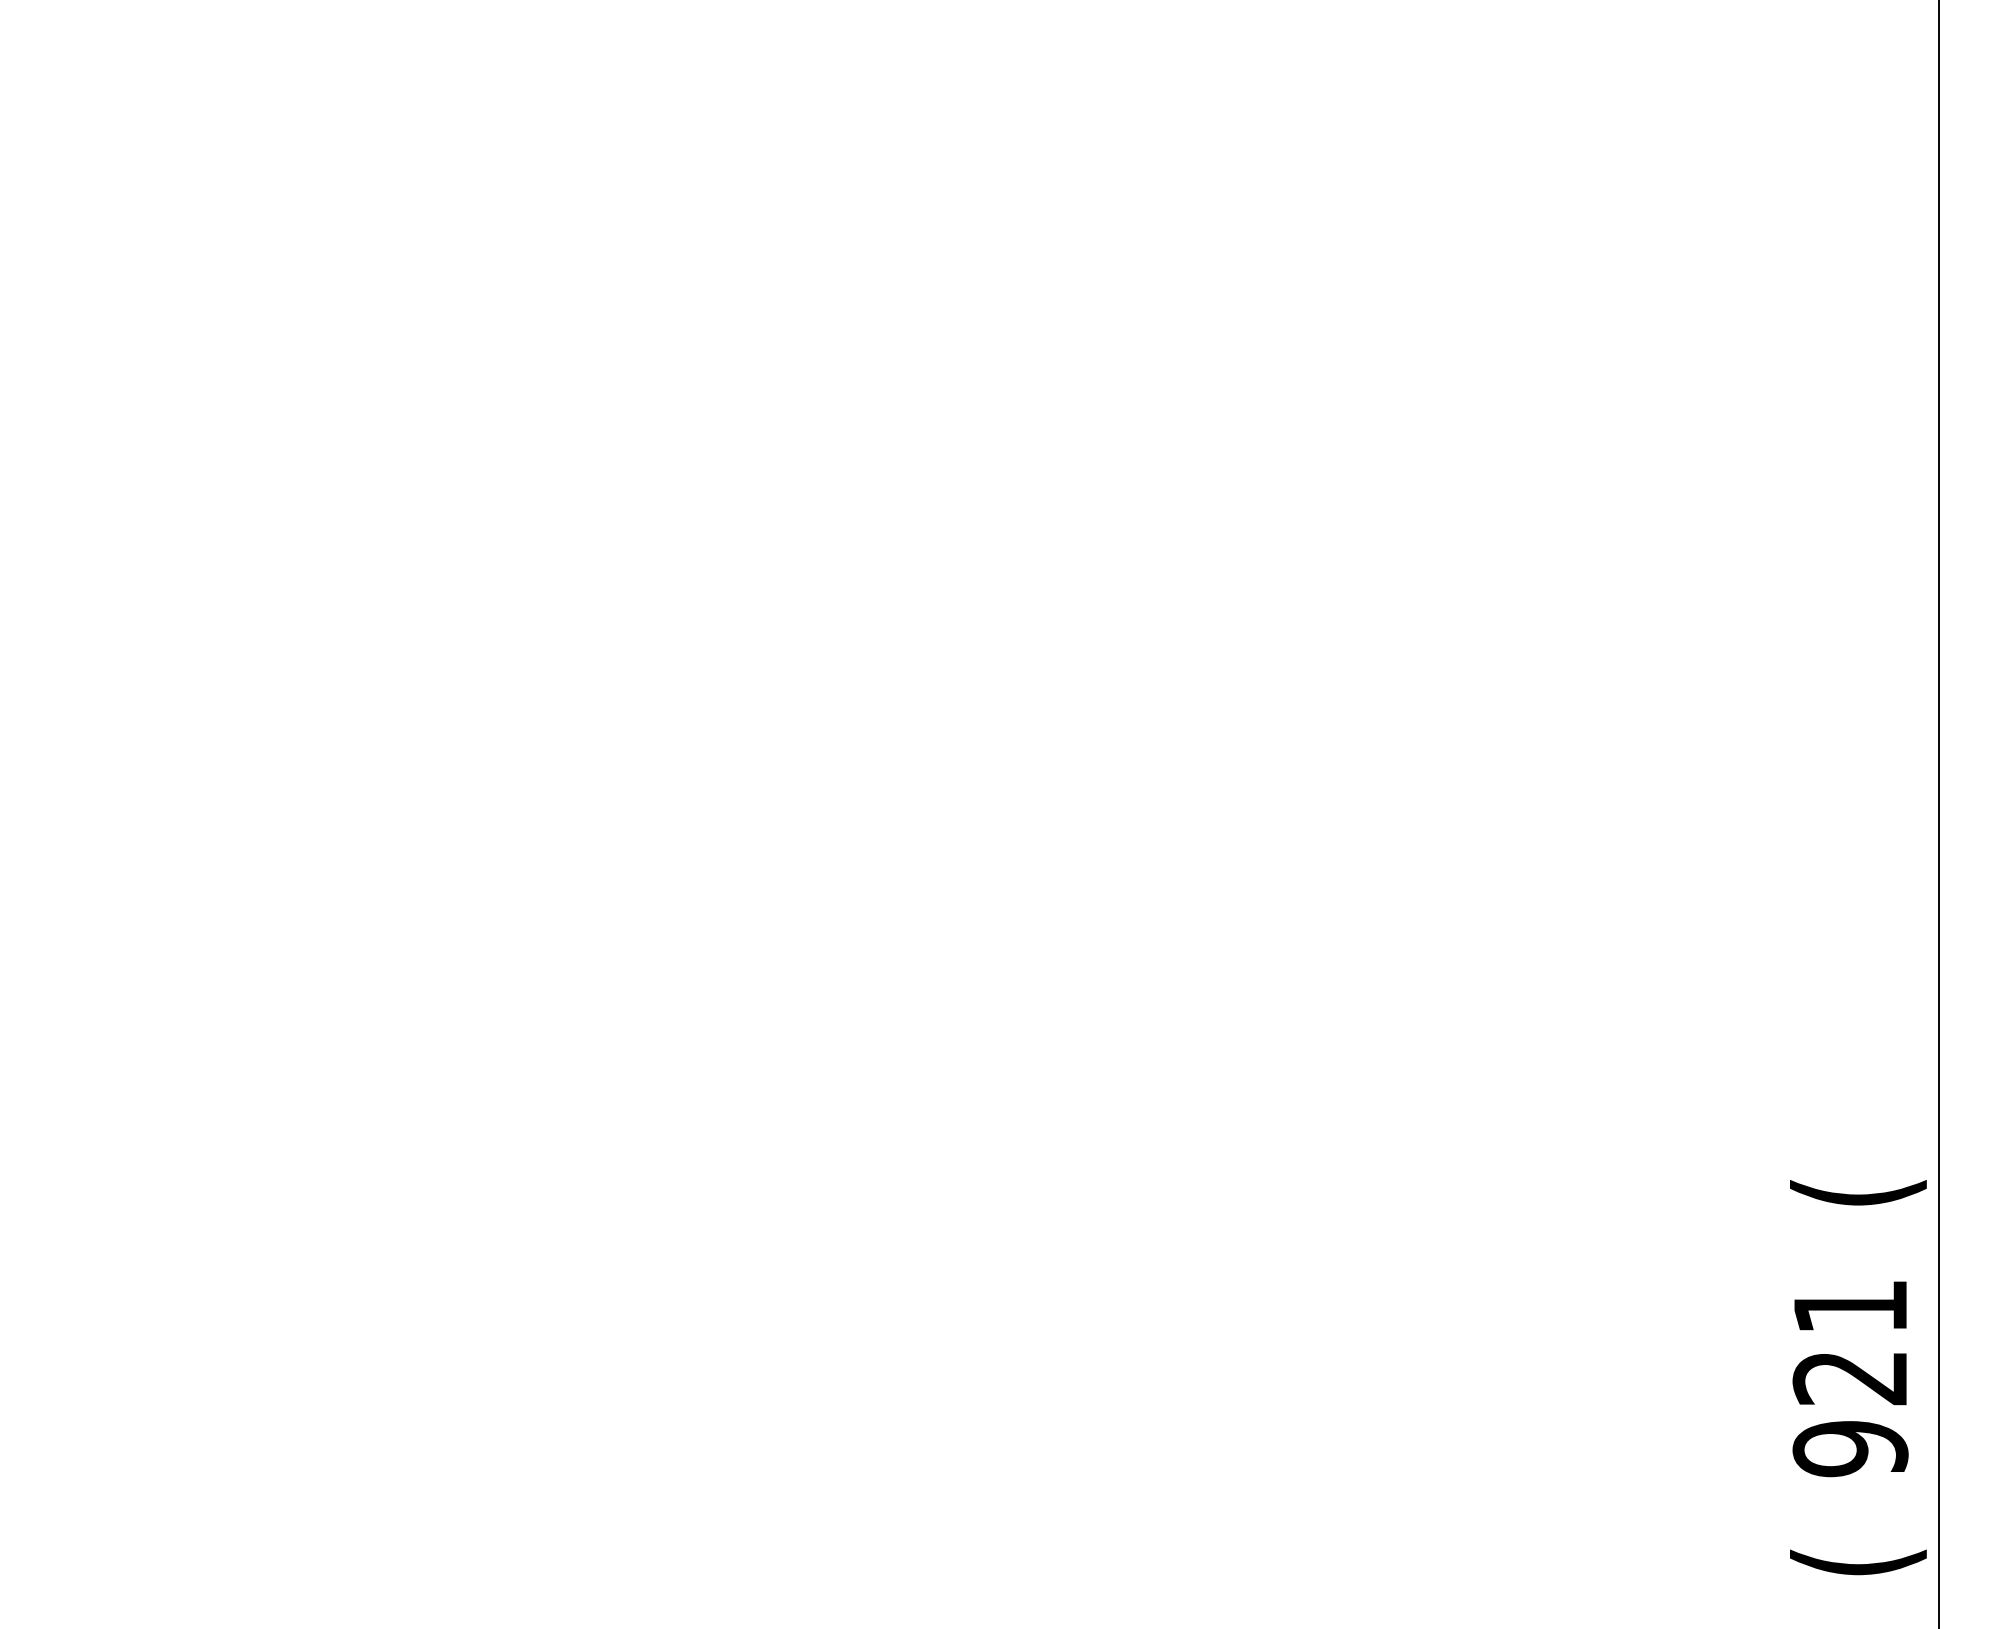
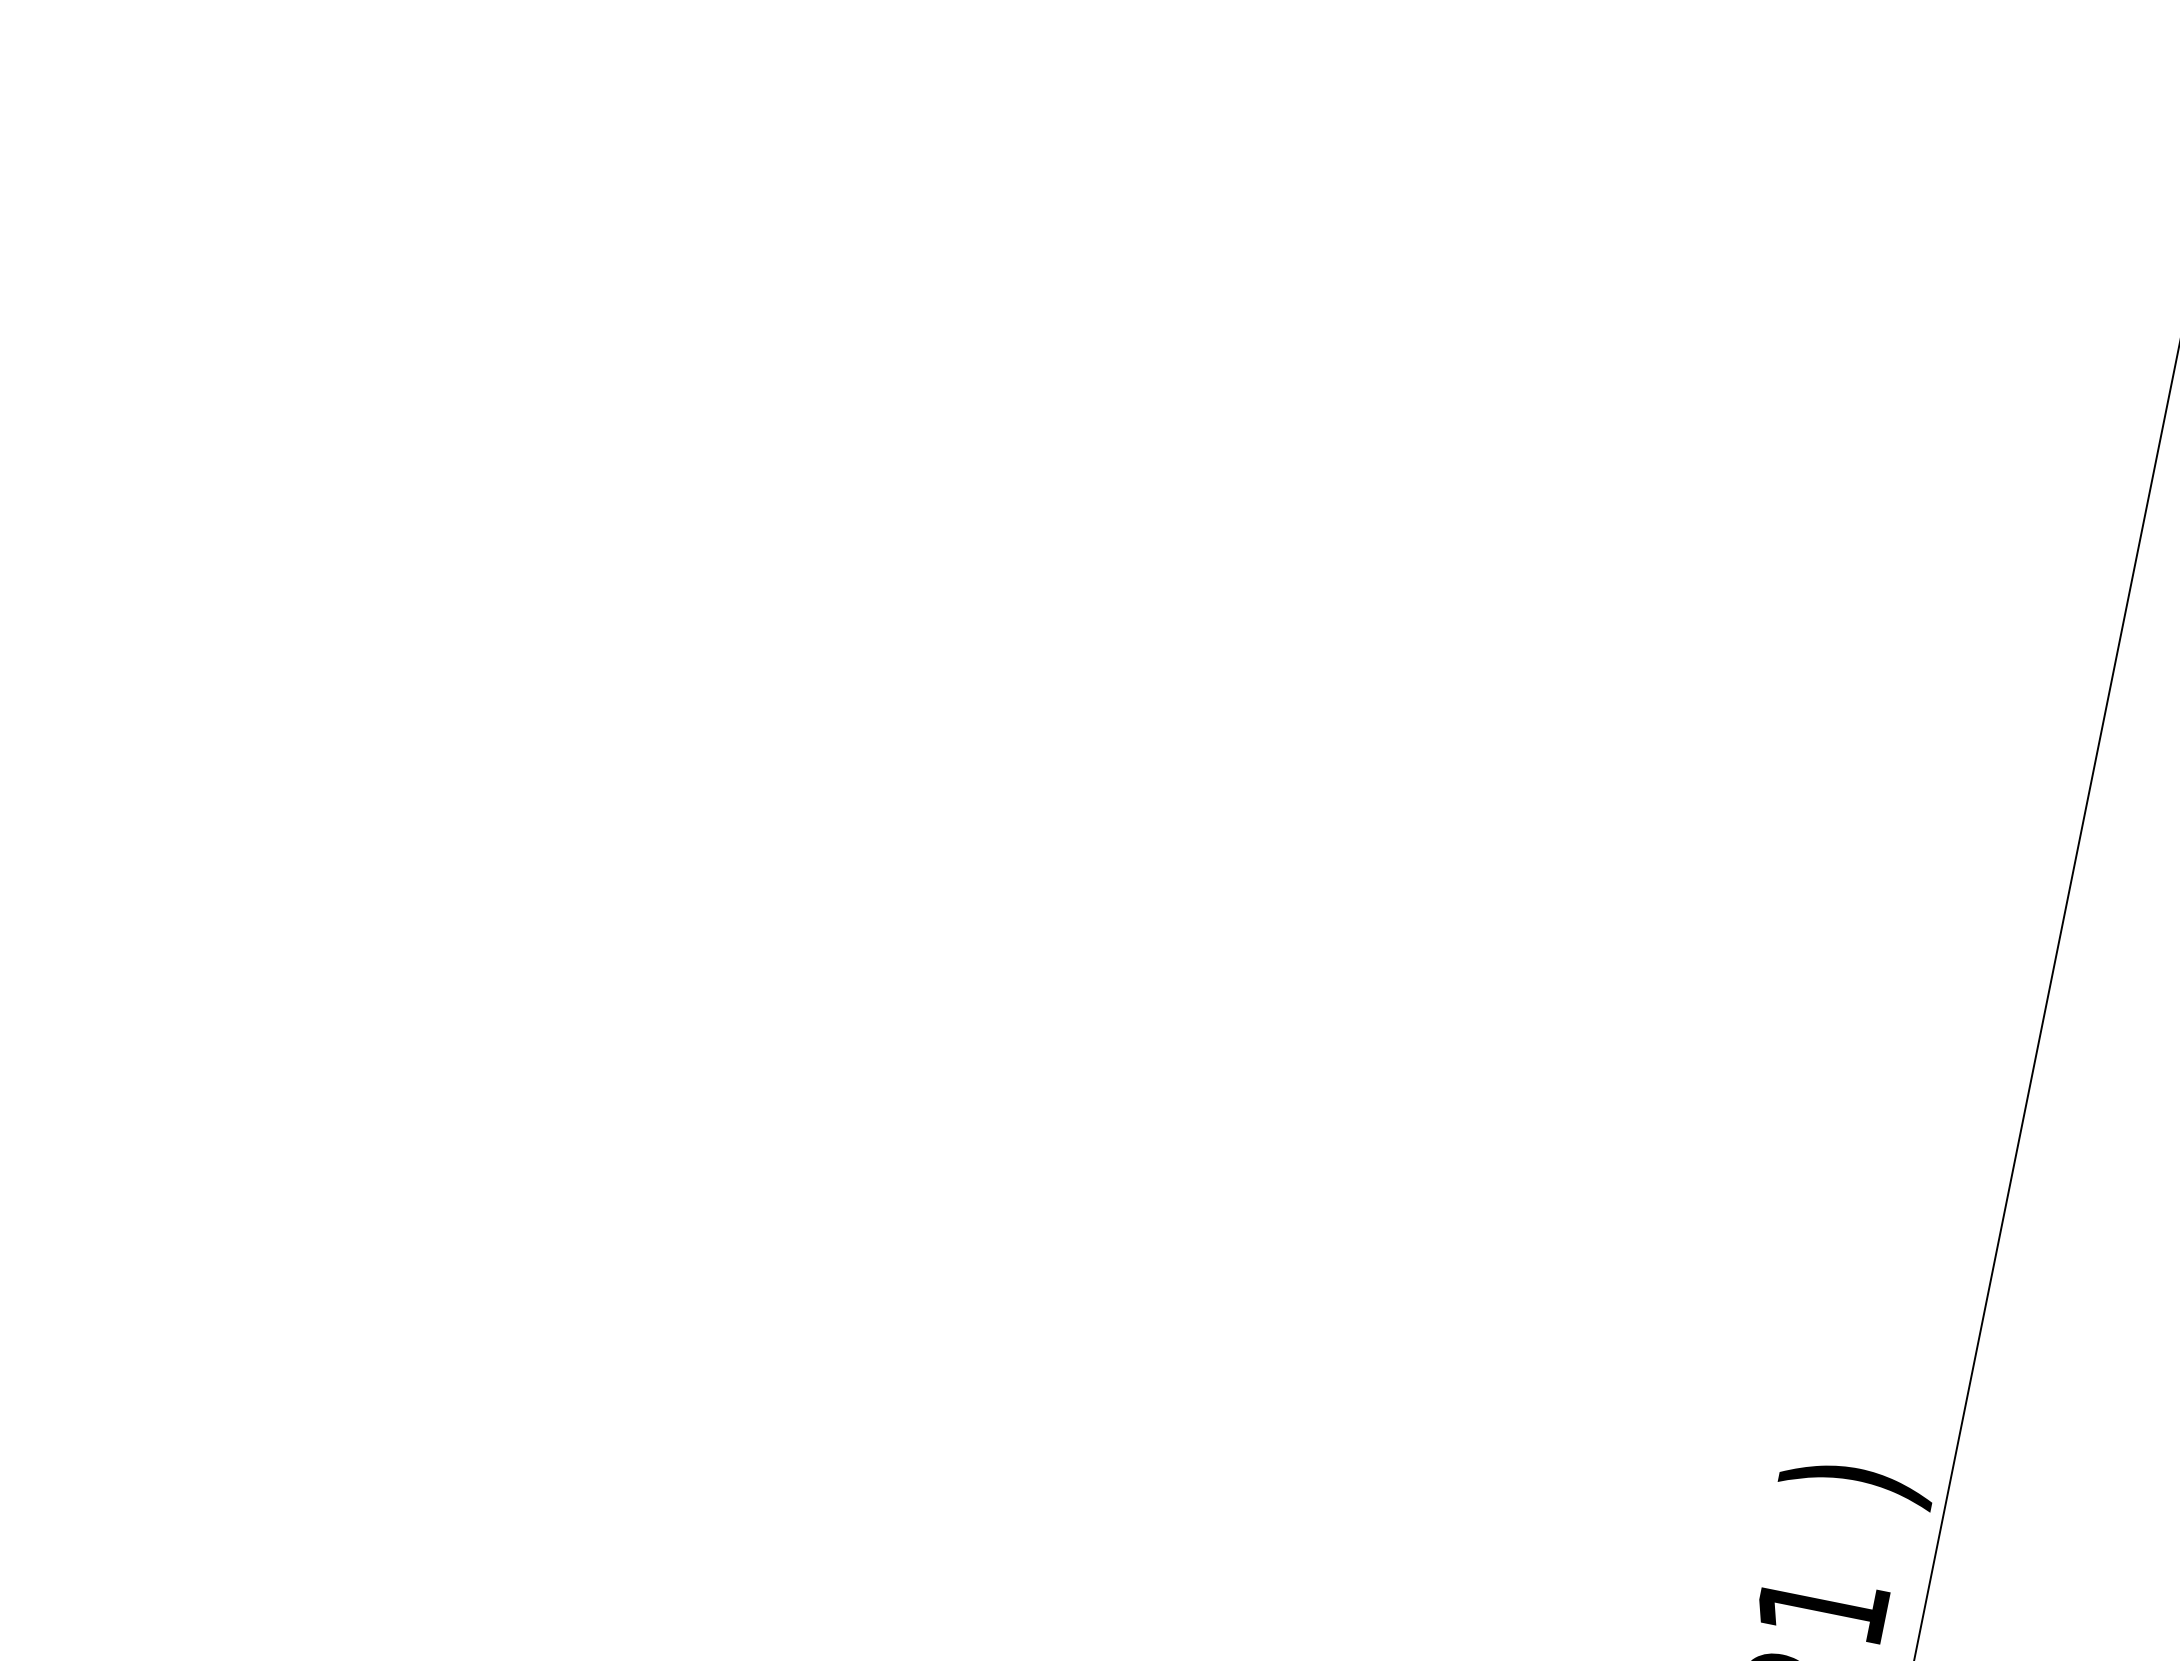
text: (1858, 1192) -> (1857, 1482), ( -> )

